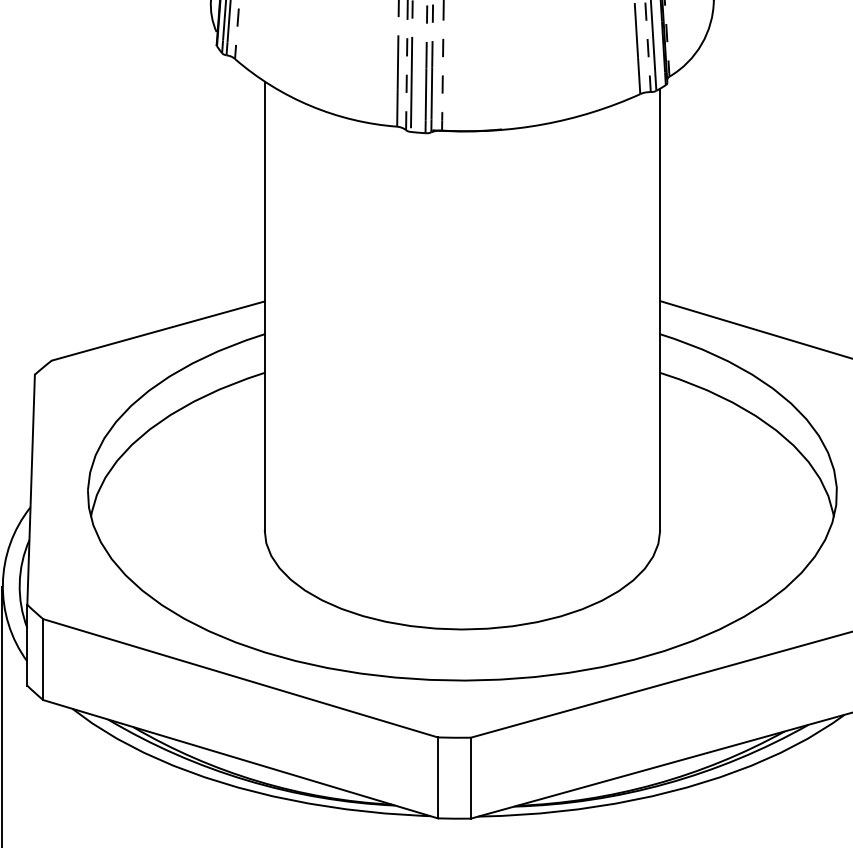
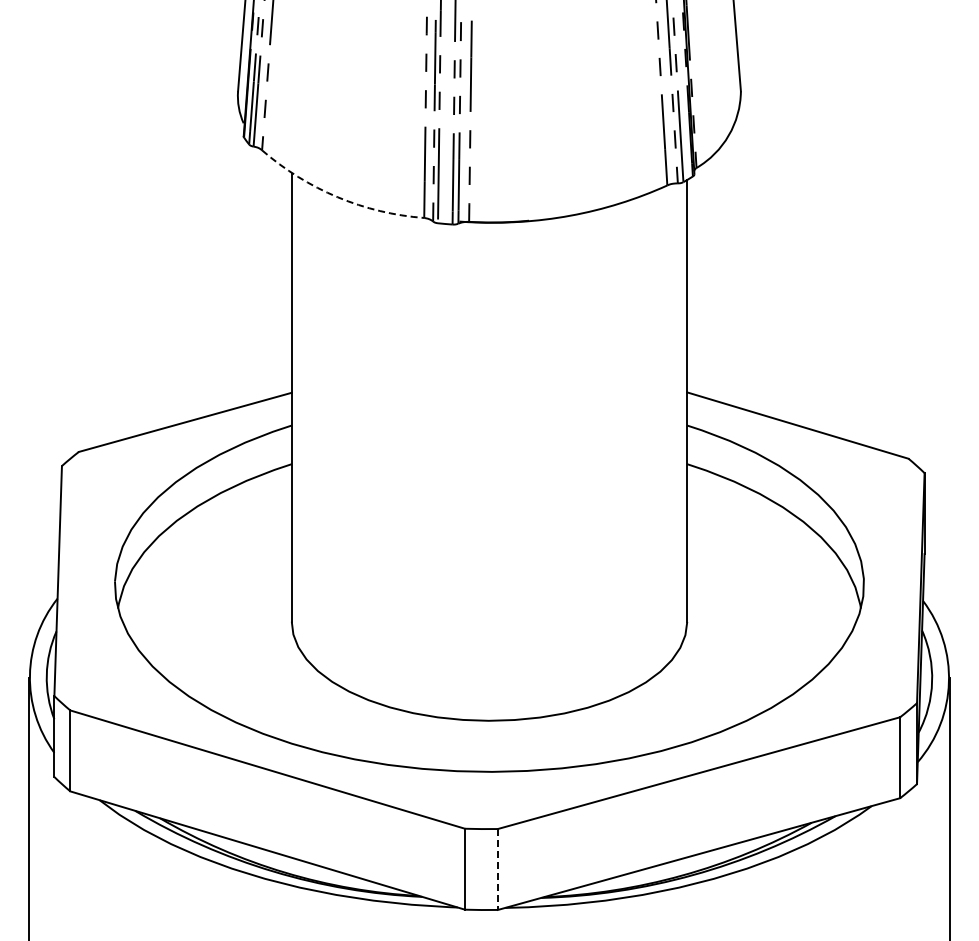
arc: (310, 106) -> (337, 197), solid -> dashed
line: (470, 778) -> (497, 869), solid -> dashed

